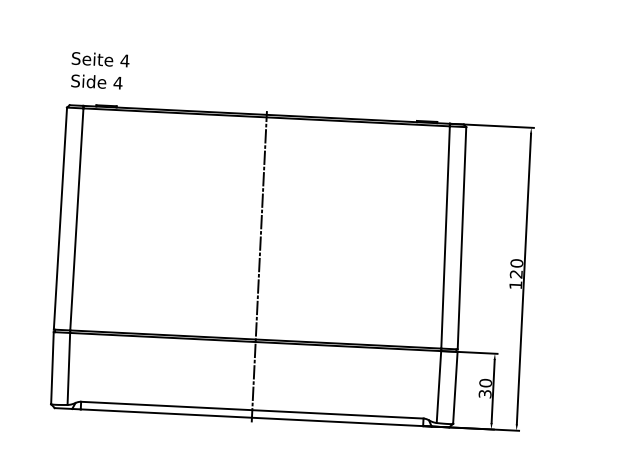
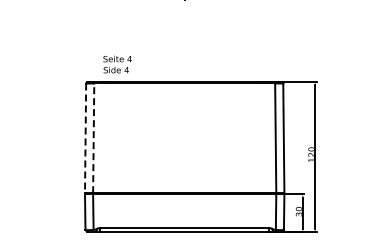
text: (99, 70) -> (117, 64), moved
line: (60, 218) -> (85, 138), solid -> dashed
line: (76, 219) -> (93, 138), solid -> dashed
line: (258, 267) -> (184, 157), removed

